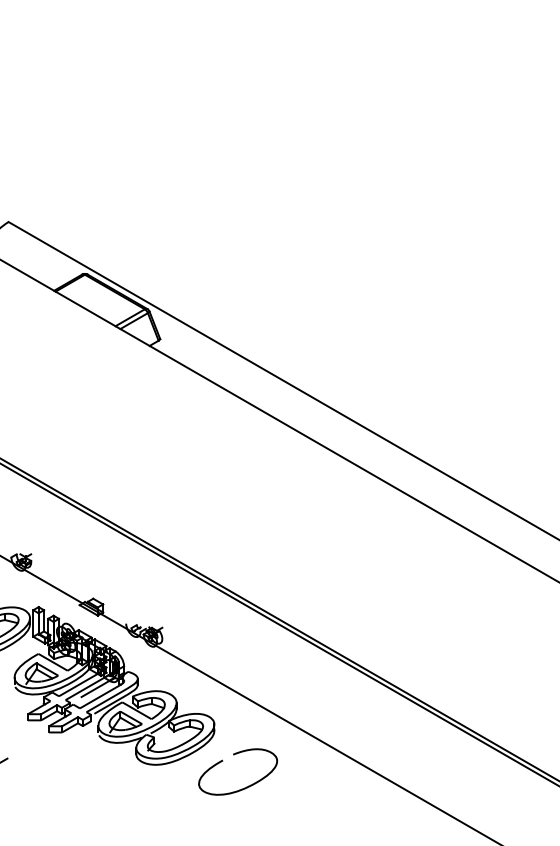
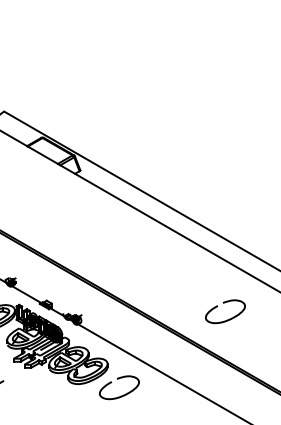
curve: (449, 604) -> (225, 303), added

